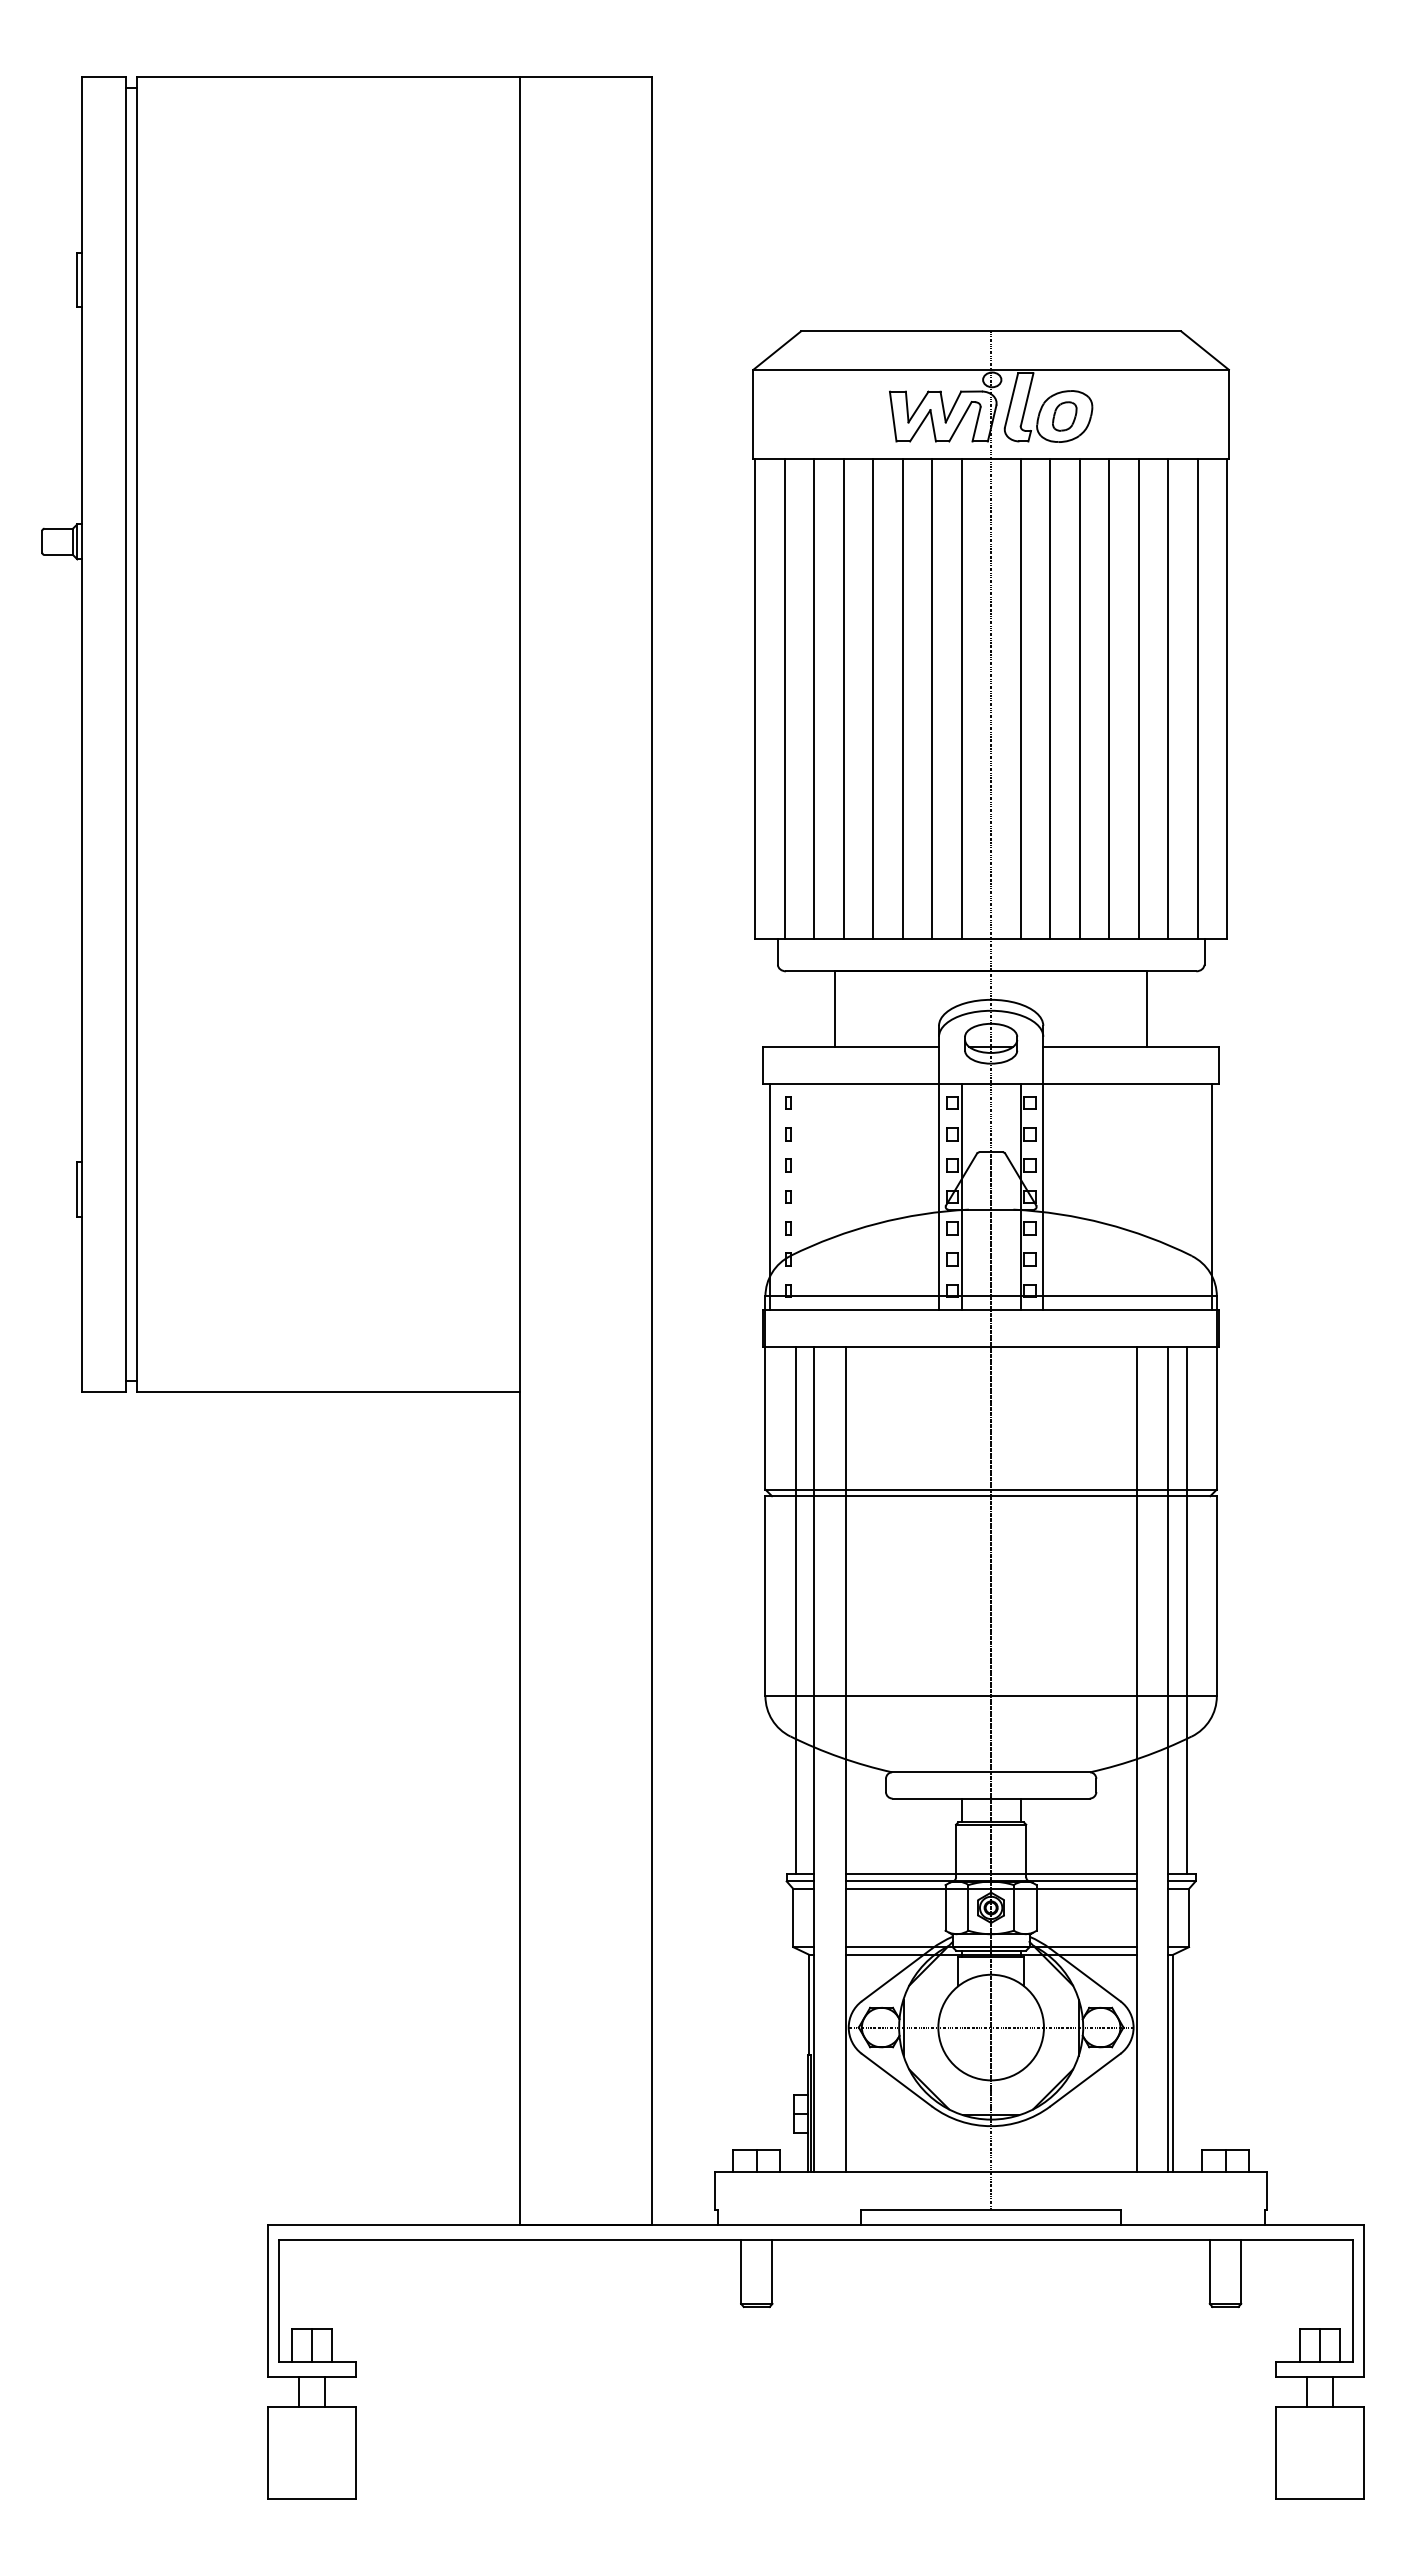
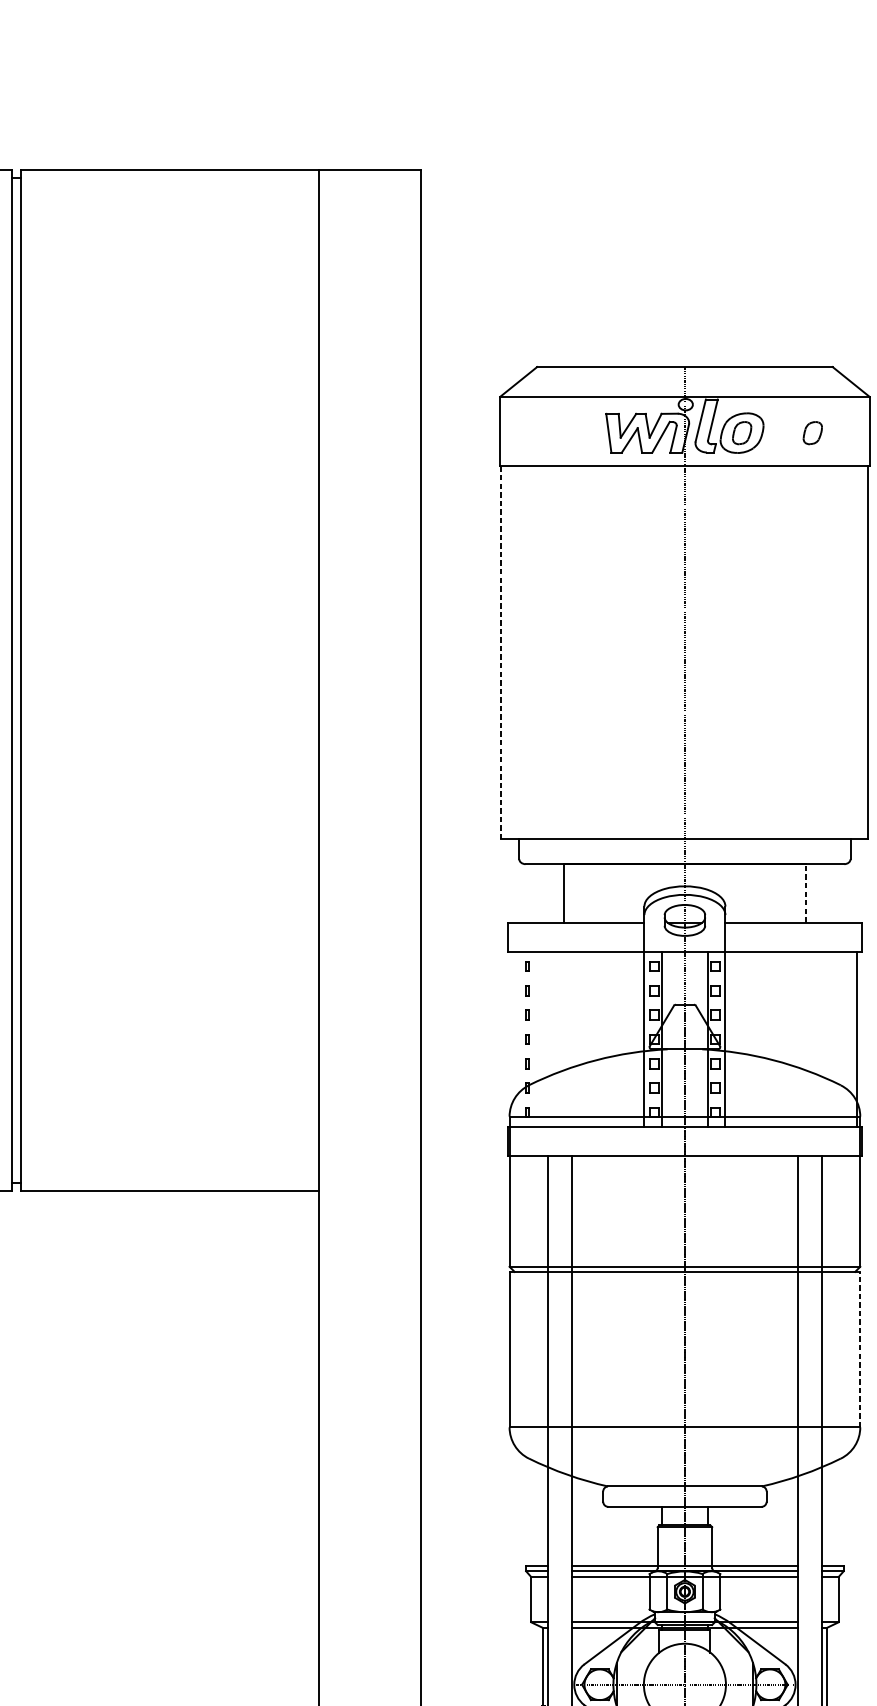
part: (1155, 416) -> (812, 433), added
line: (754, 699) -> (501, 652), solid -> dashed
line: (784, 699) -> (524, 652), removed
line: (814, 699) -> (547, 652), removed
line: (843, 699) -> (570, 652), removed
line: (873, 699) -> (593, 652), removed
line: (902, 699) -> (616, 652), removed
line: (932, 699) -> (639, 652), removed
line: (961, 699) -> (661, 652), removed
line: (1020, 699) -> (707, 652), removed
line: (1050, 699) -> (731, 652), removed
line: (1079, 699) -> (753, 652), removed
line: (1109, 699) -> (776, 652), removed
line: (1138, 699) -> (799, 652), removed
line: (1168, 699) -> (822, 652), removed
line: (1197, 699) -> (845, 652), removed
line: (1147, 1008) -> (806, 893), solid -> dashed
line: (769, 1196) -> (512, 1039), removed
line: (1216, 1595) -> (859, 1349), solid -> dashed
line: (795, 1610) -> (532, 1360), removed
line: (1186, 1610) -> (836, 1360), removed

